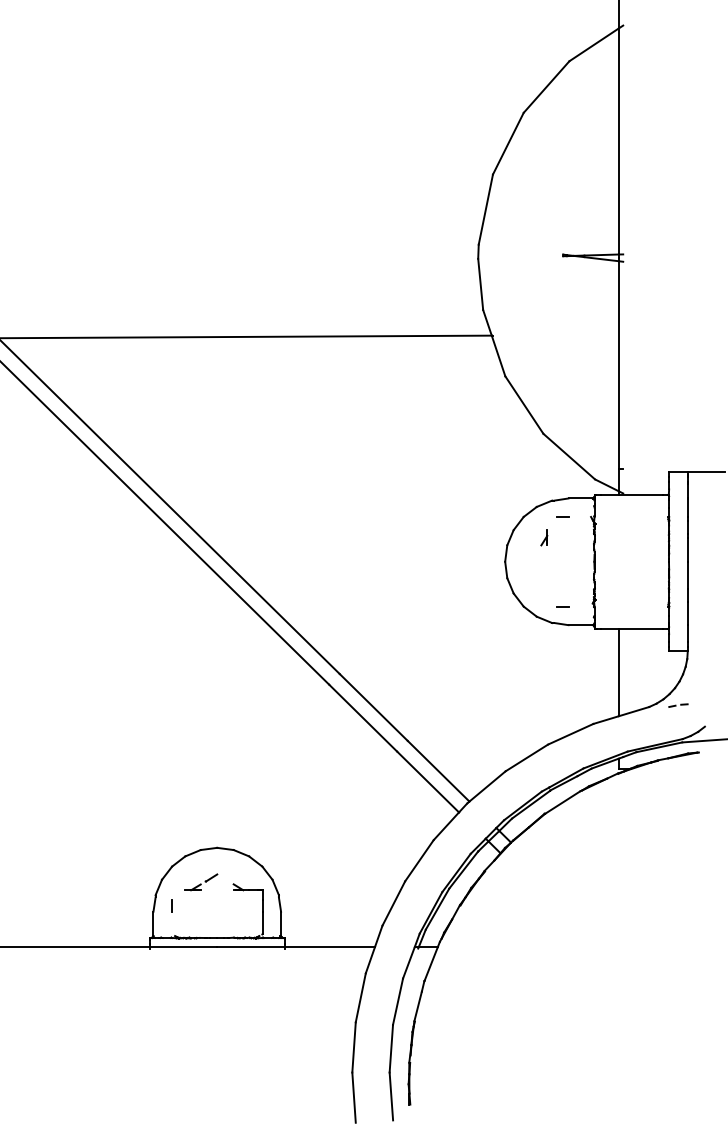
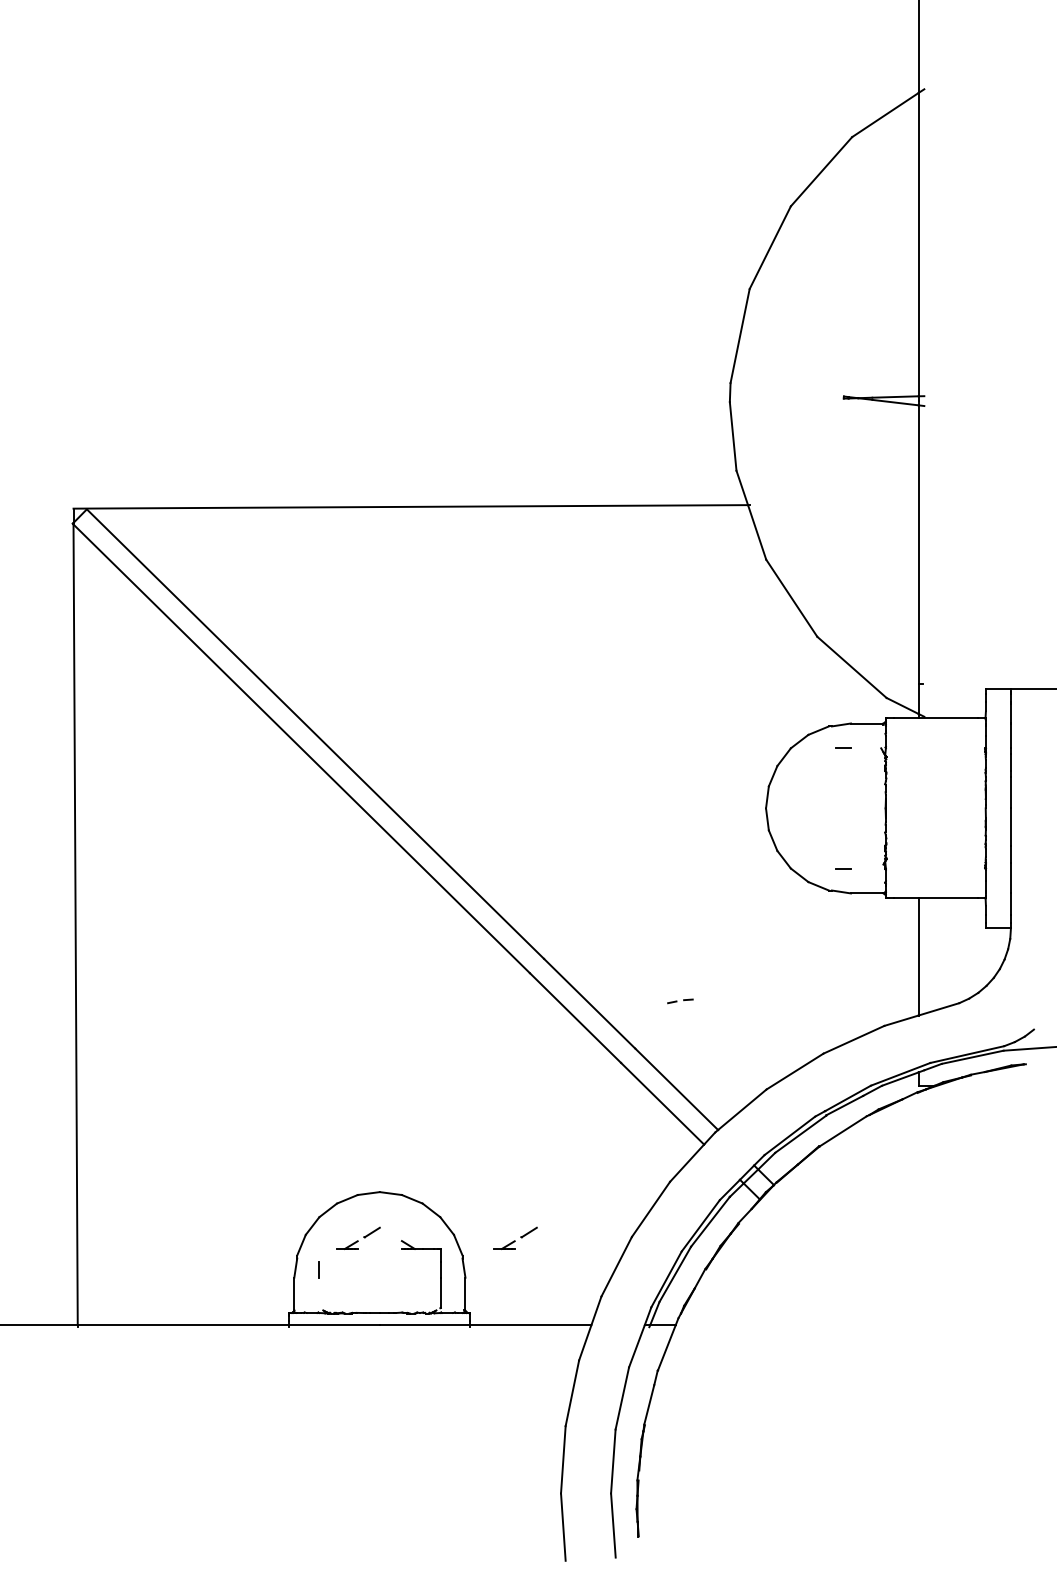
part: (544, 537) -> (818, 776), removed
part: (678, 705) -> (680, 1001), moved
part: (318, 881) -> (515, 1237), added

